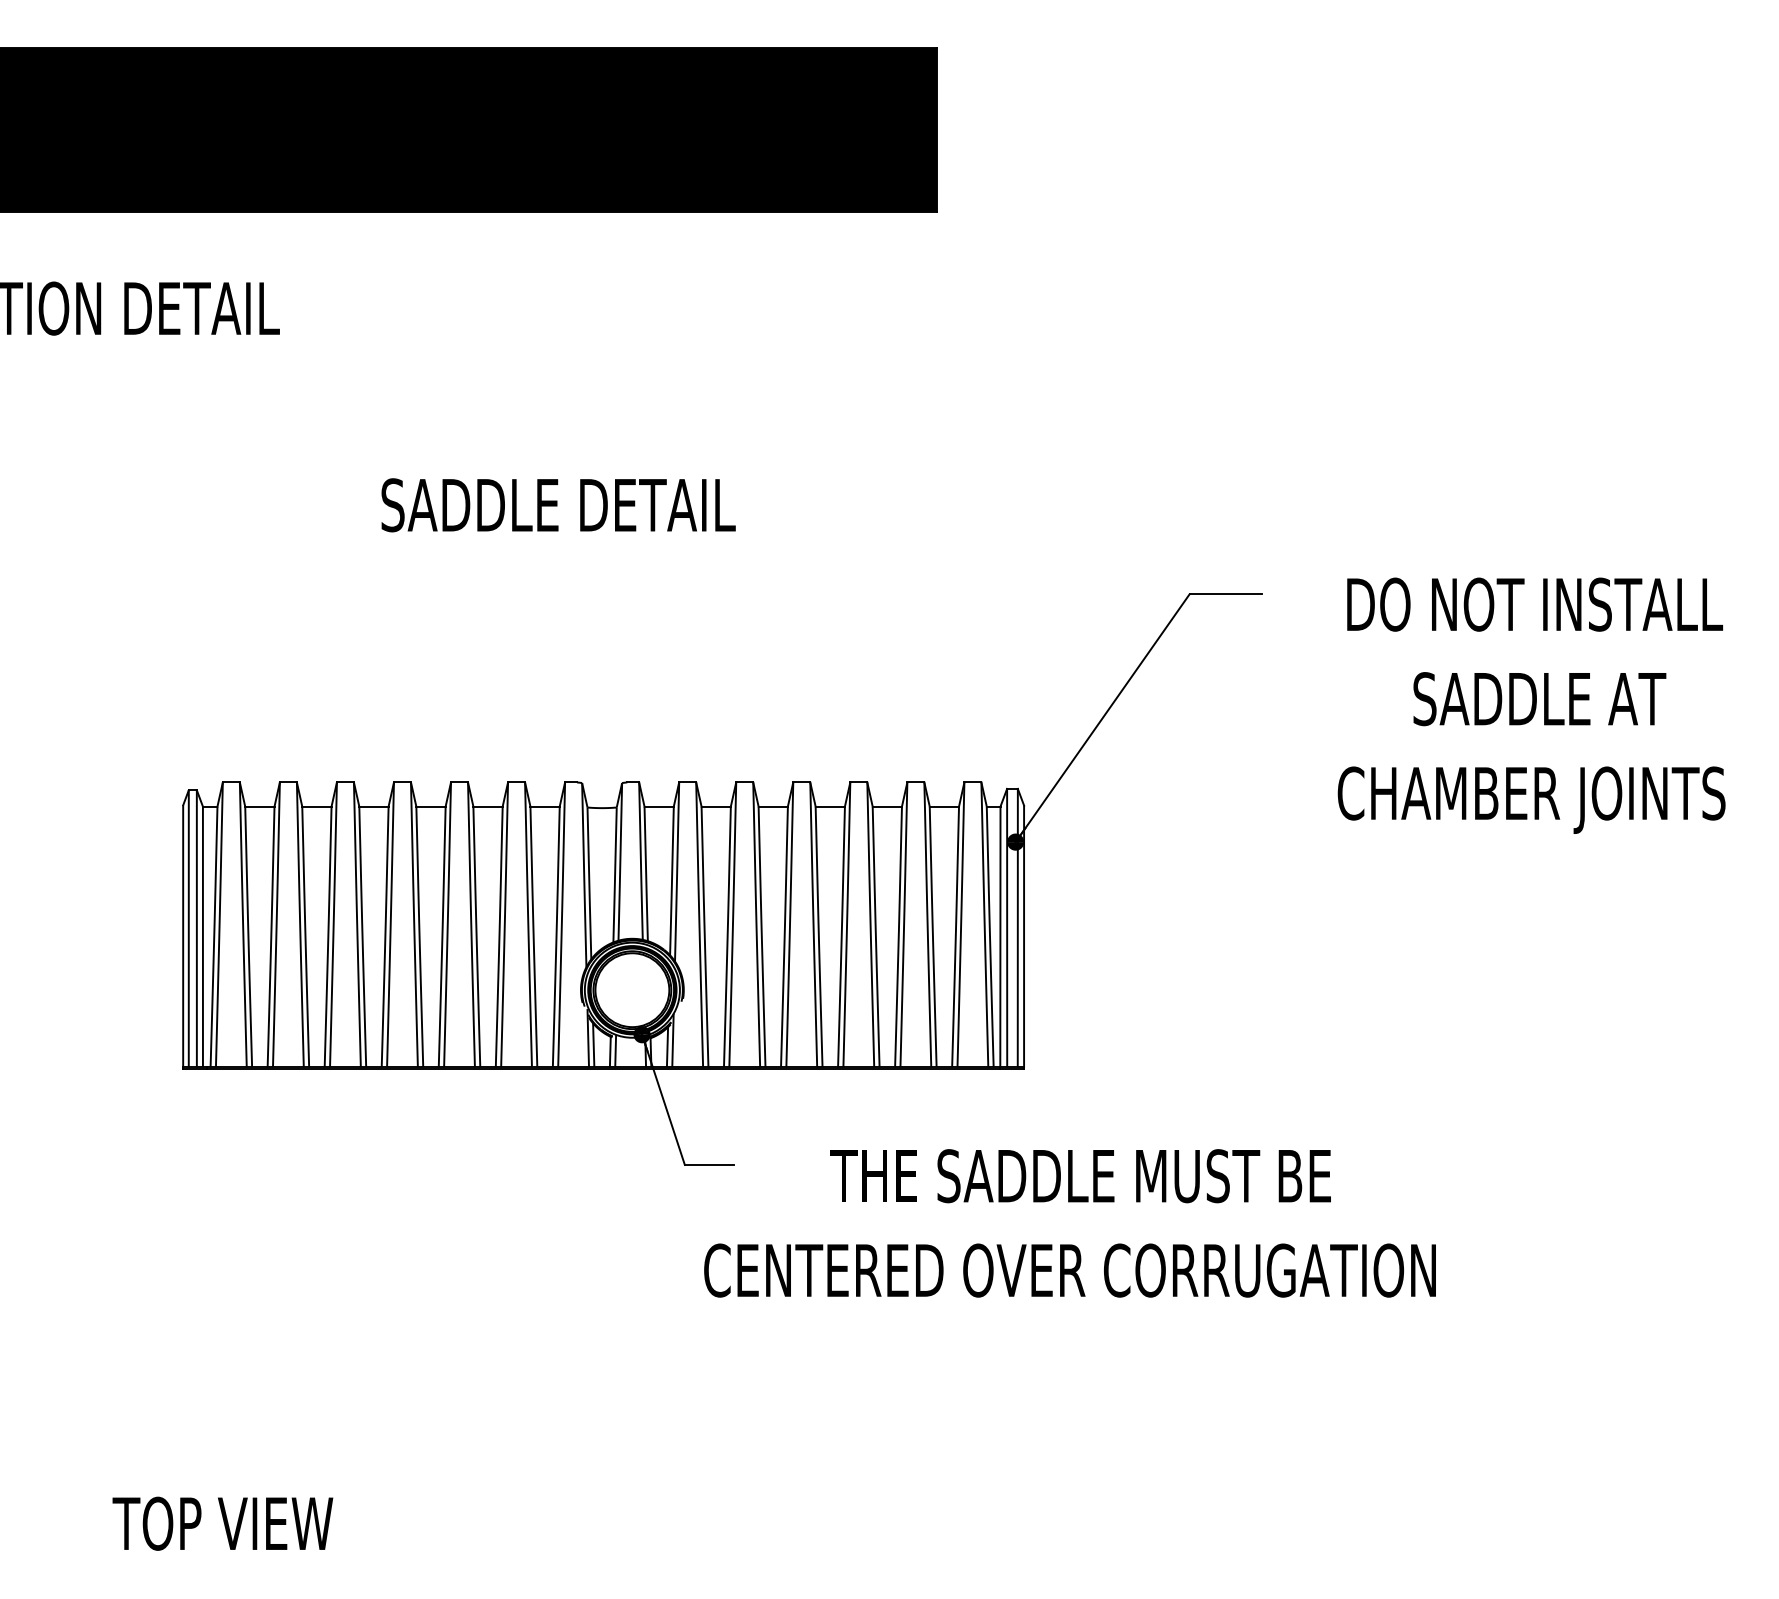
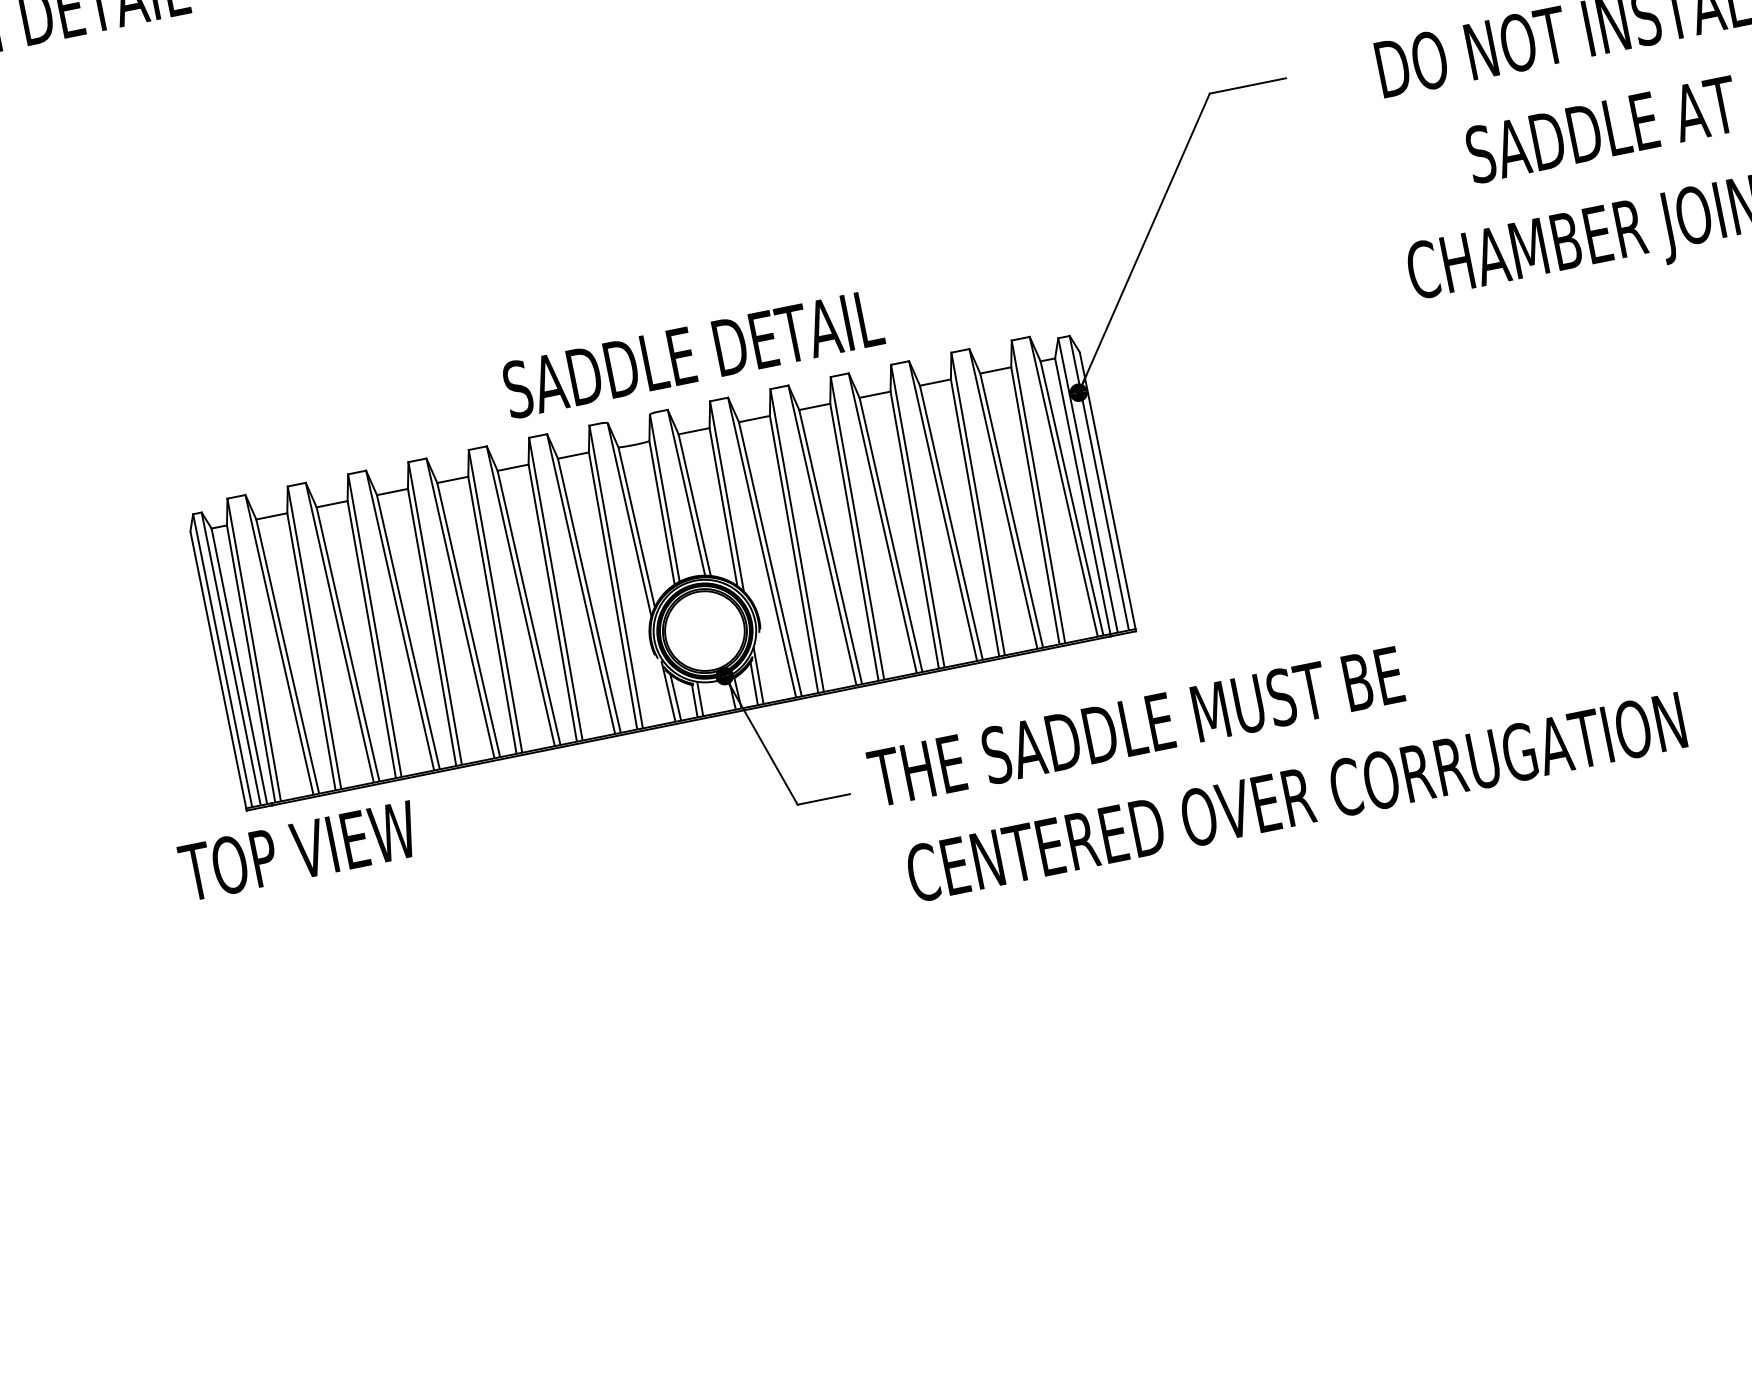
text: (558, 505) -> (693, 354), moved
text: (1080, 1176) -> (1136, 727), moved
text: (1069, 1270) -> (1295, 797), moved
text: (222, 1523) -> (298, 851), moved

